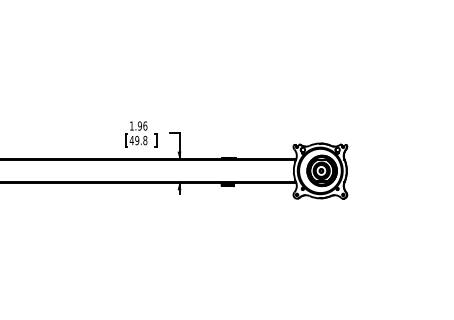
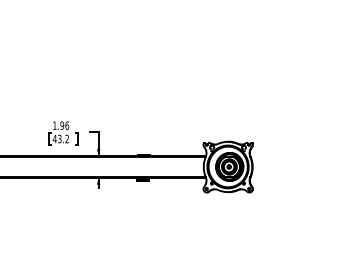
text: (141, 140) -> (63, 138), 49.8 -> 43.2

